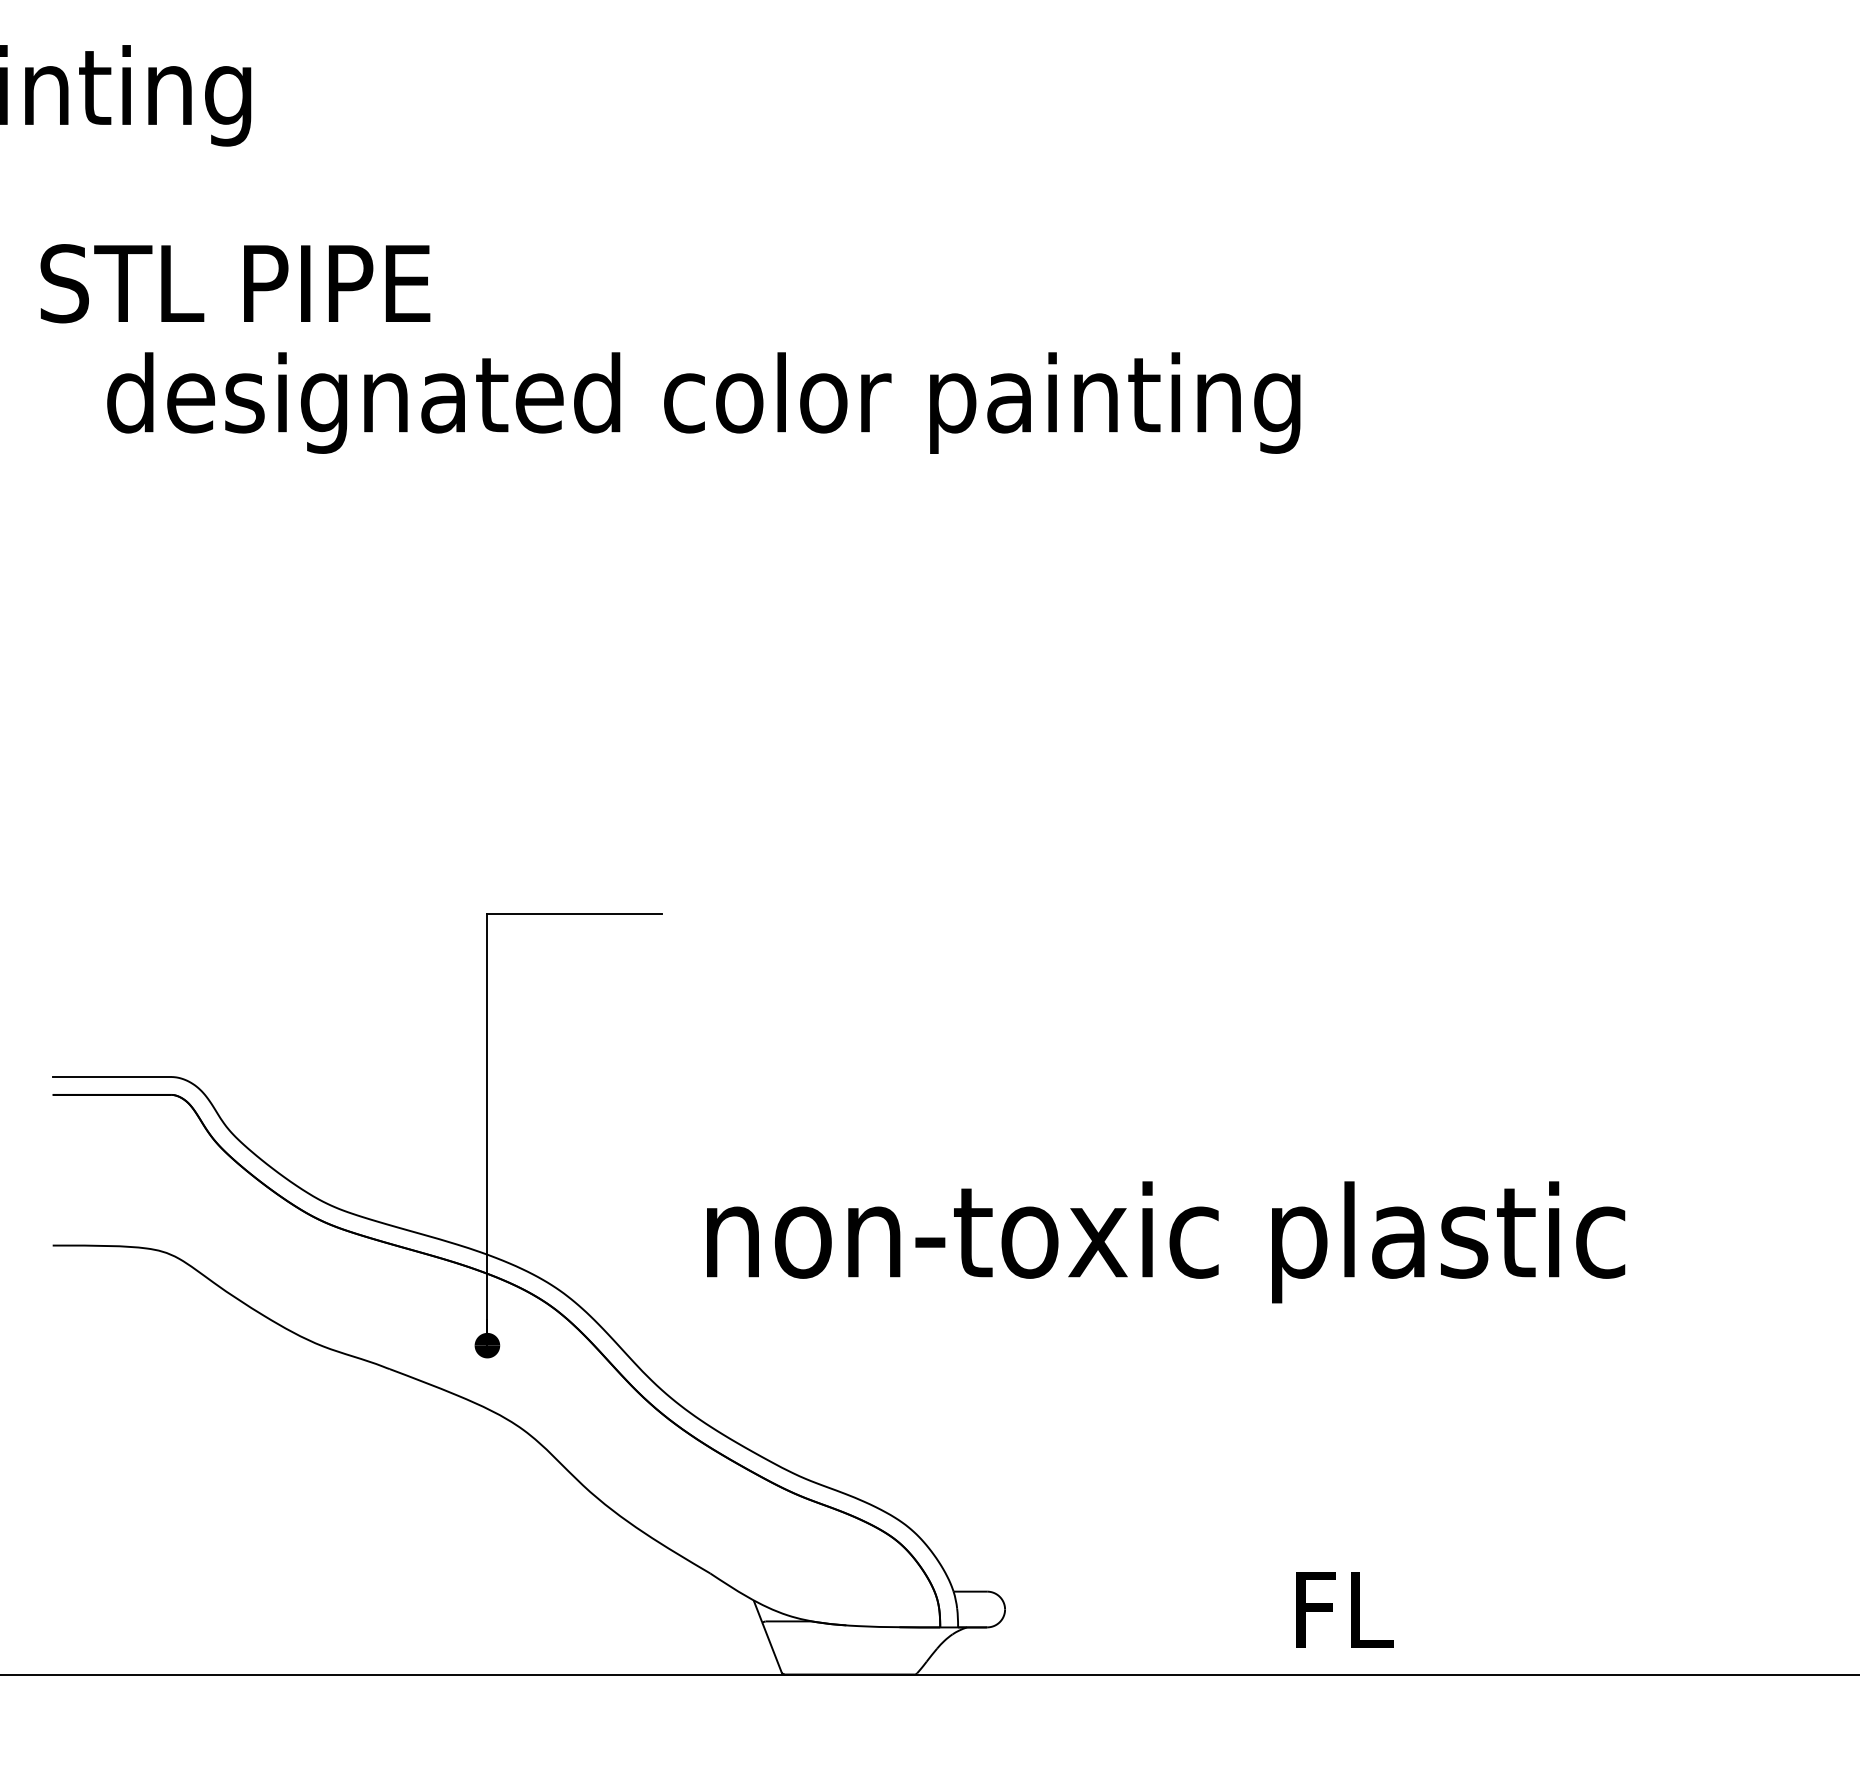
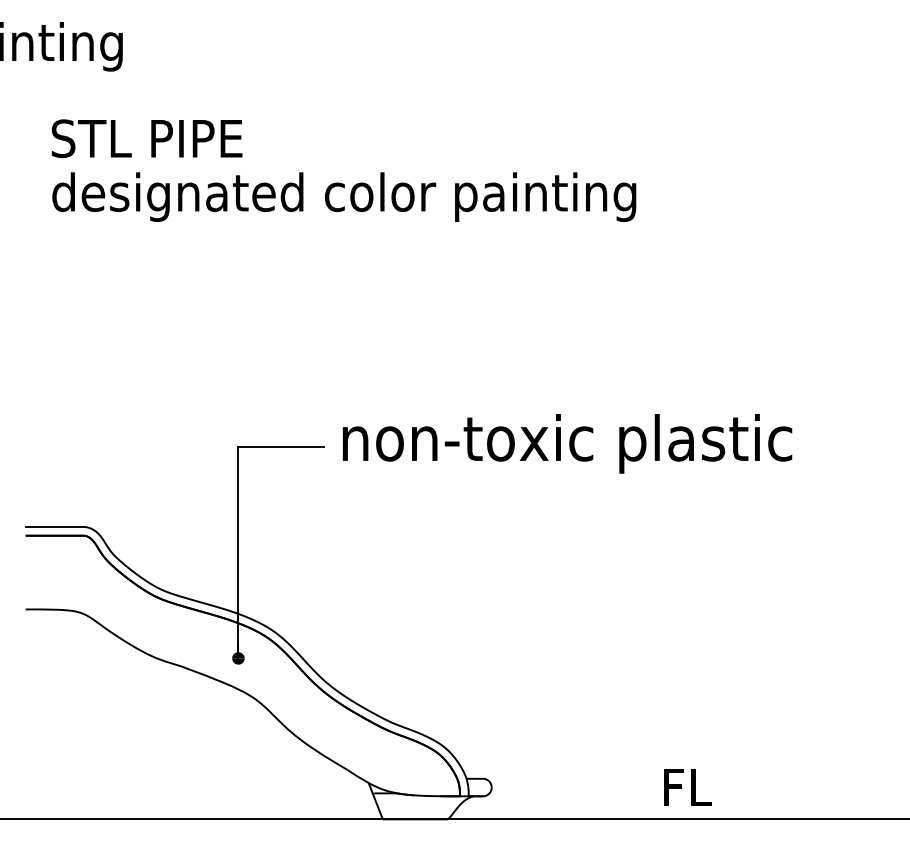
text: (234, 283) -> (146, 138), moved
text: (1166, 1241) -> (567, 443), moved
text: (1343, 1609) -> (687, 787), moved

